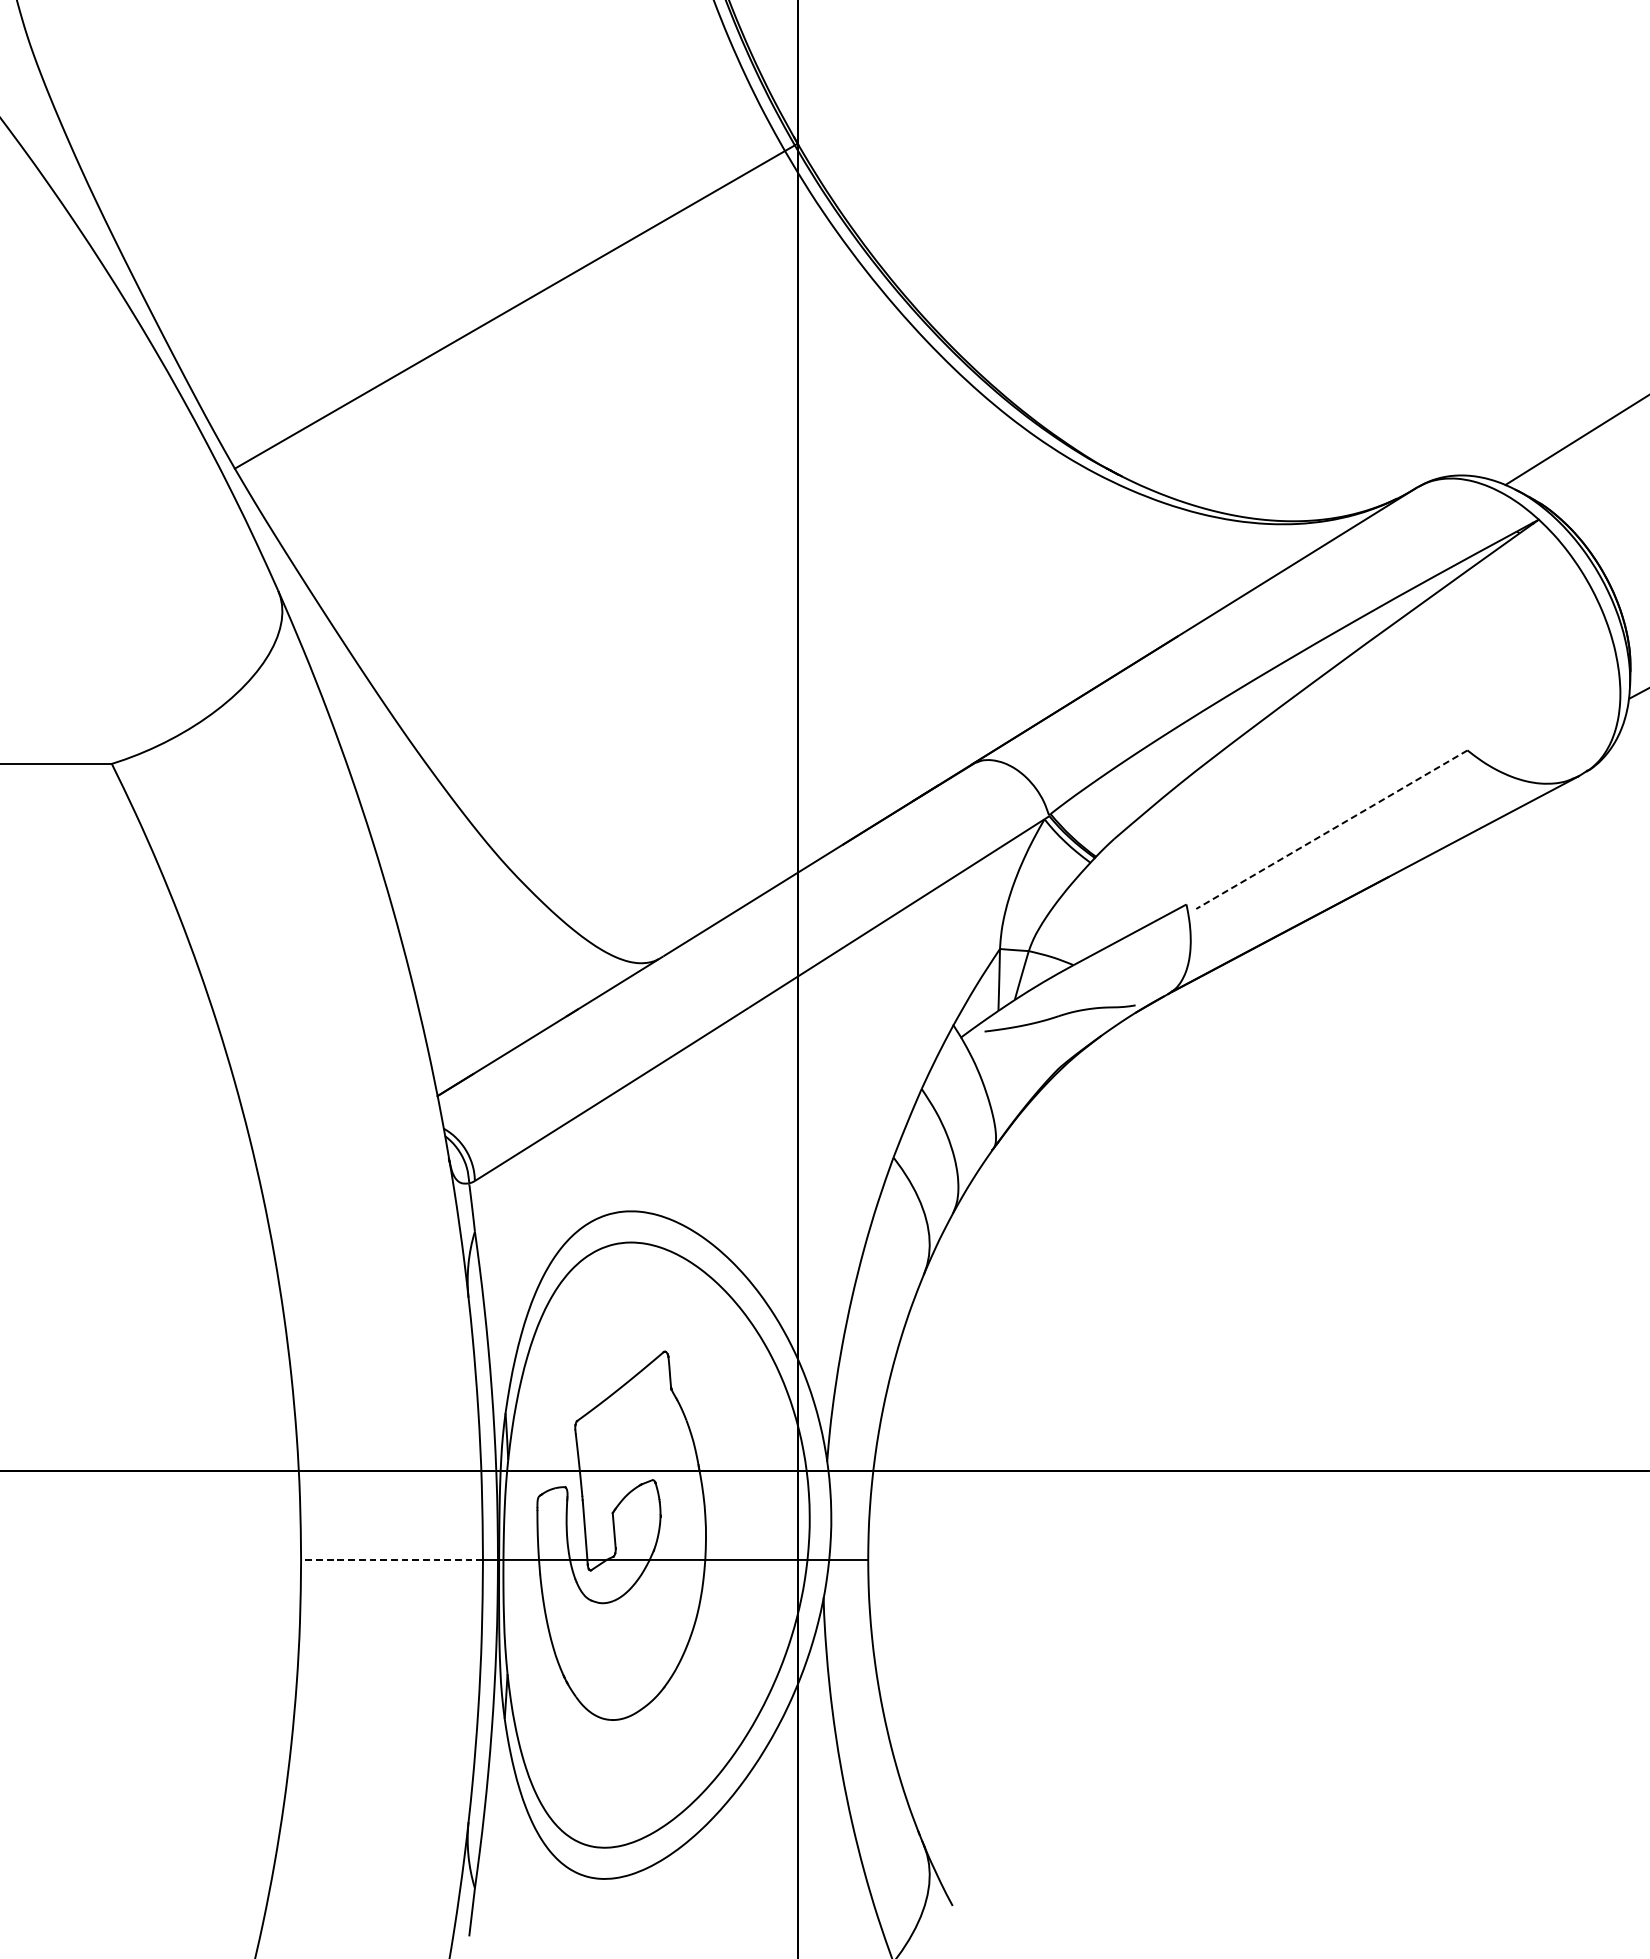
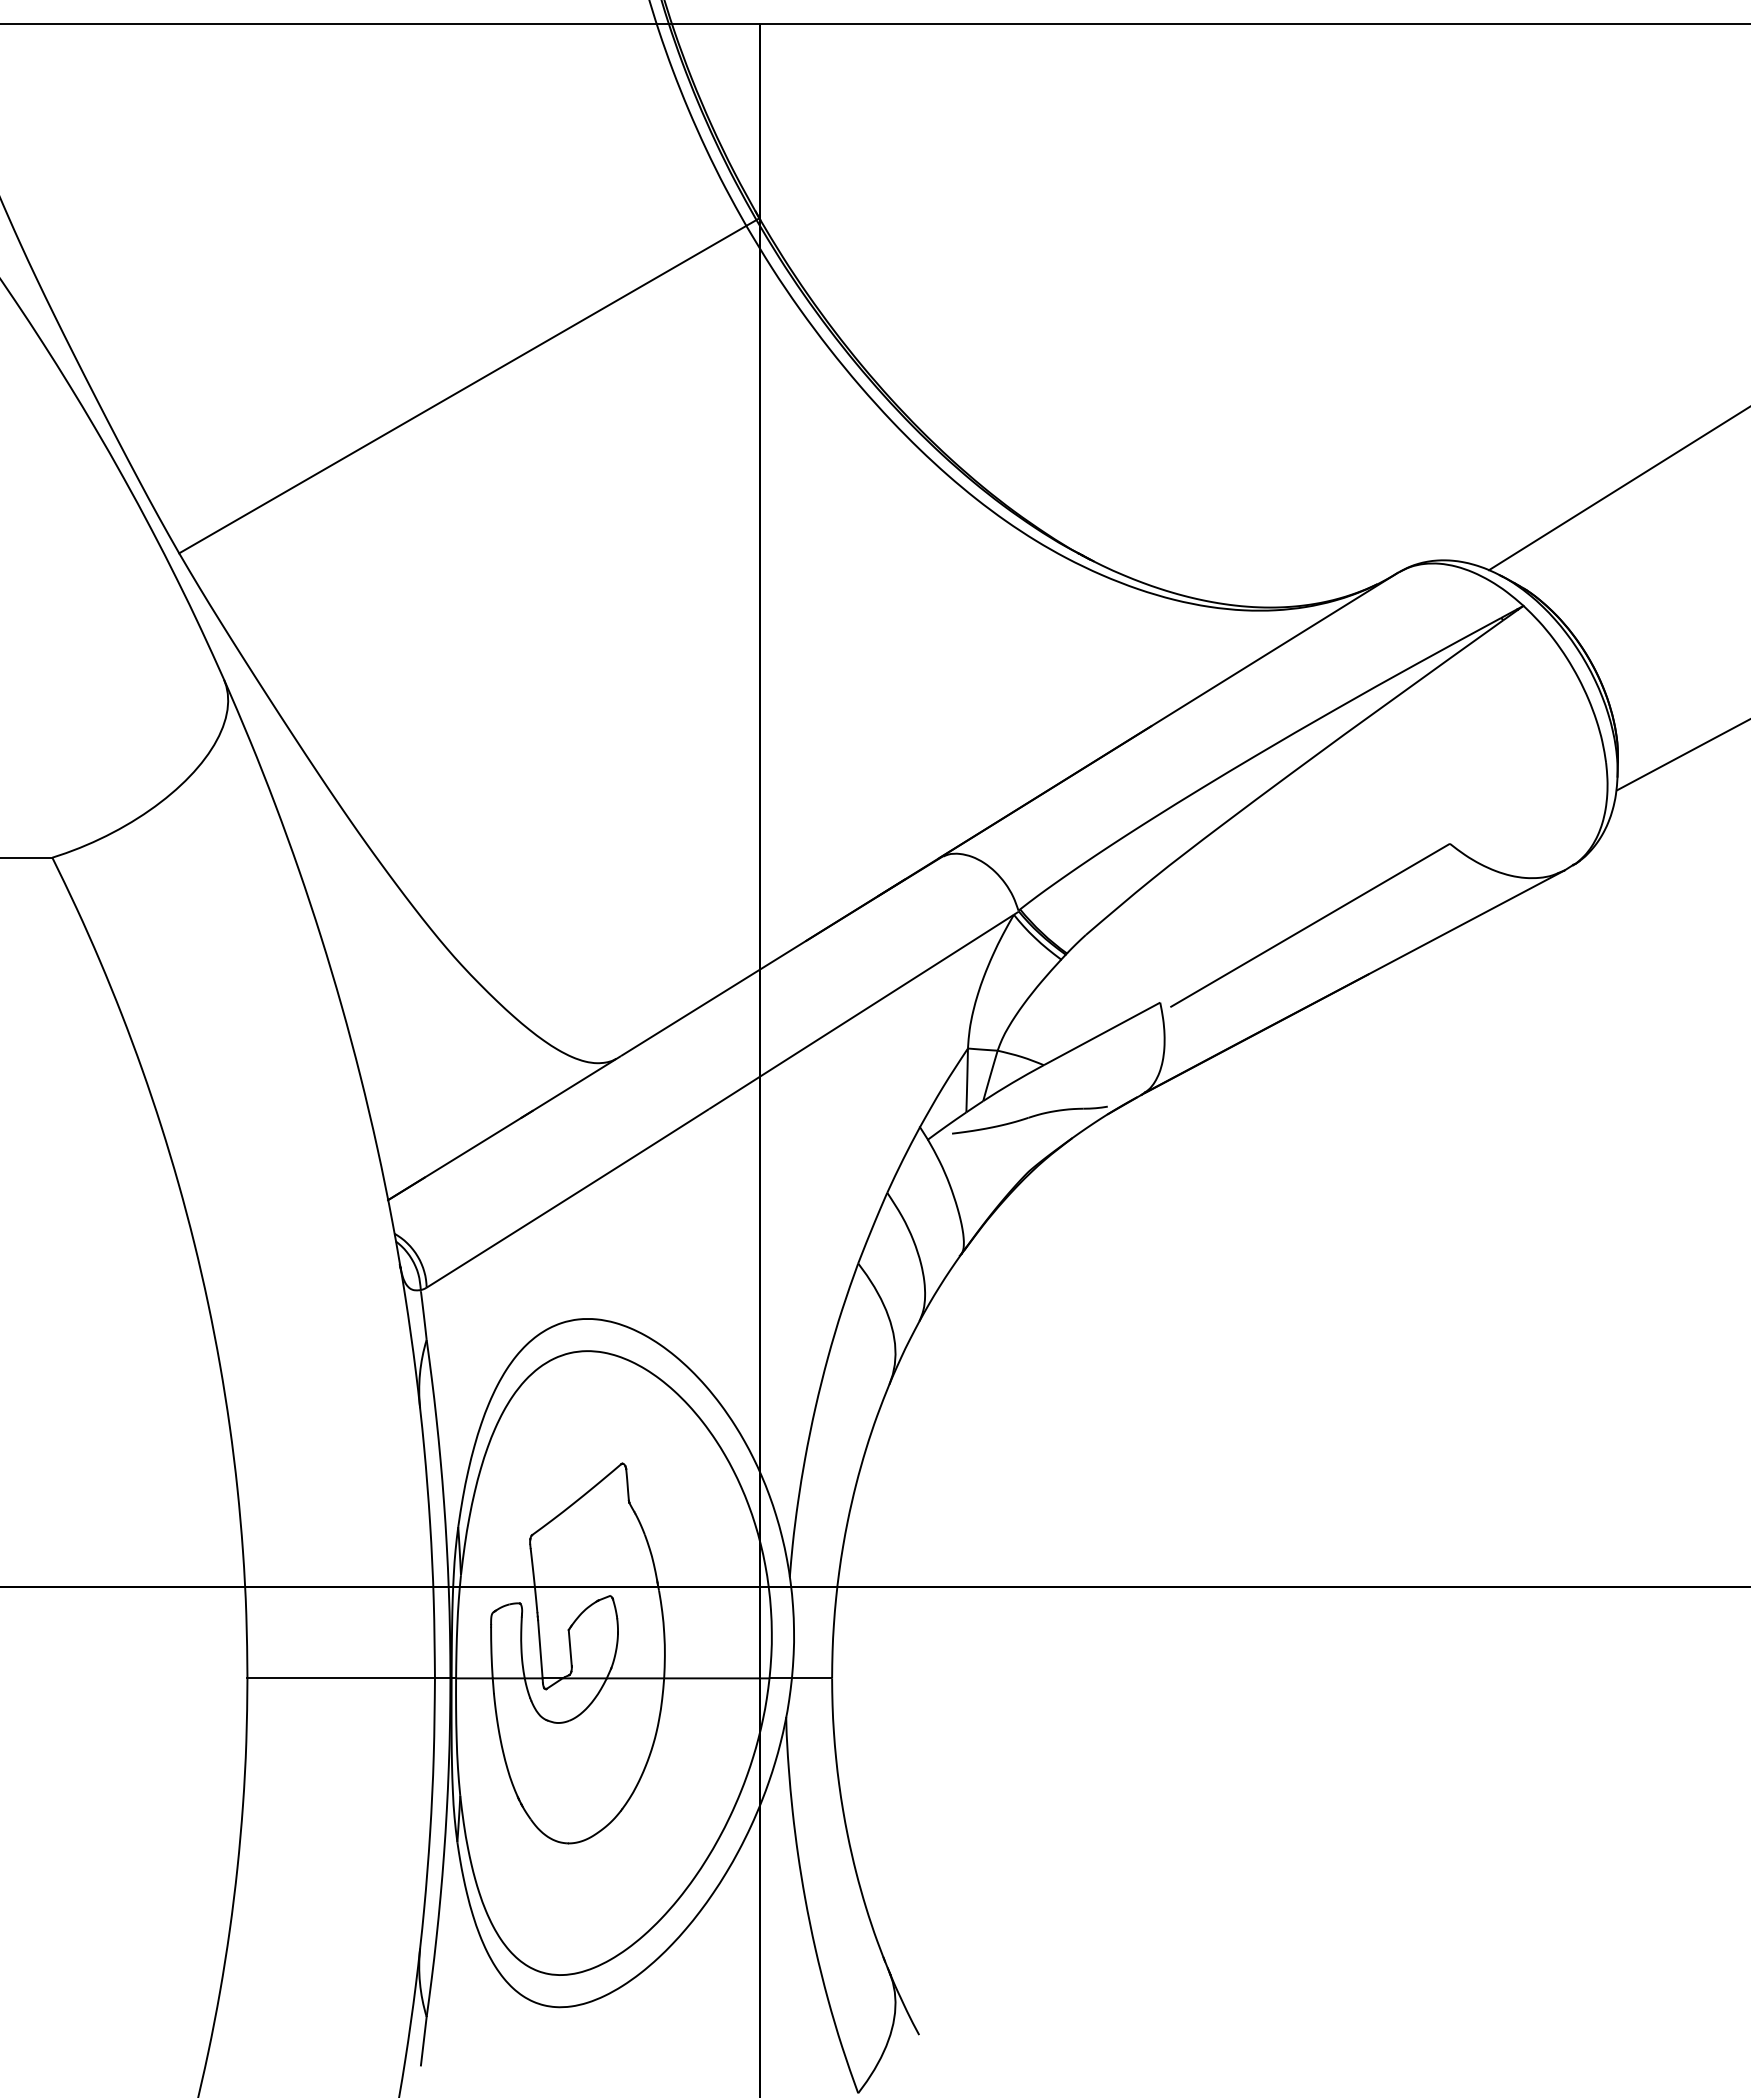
line: (1332, 829) -> (1310, 925), dashed -> solid
line: (392, 1560) -> (341, 1678), dashed -> solid

